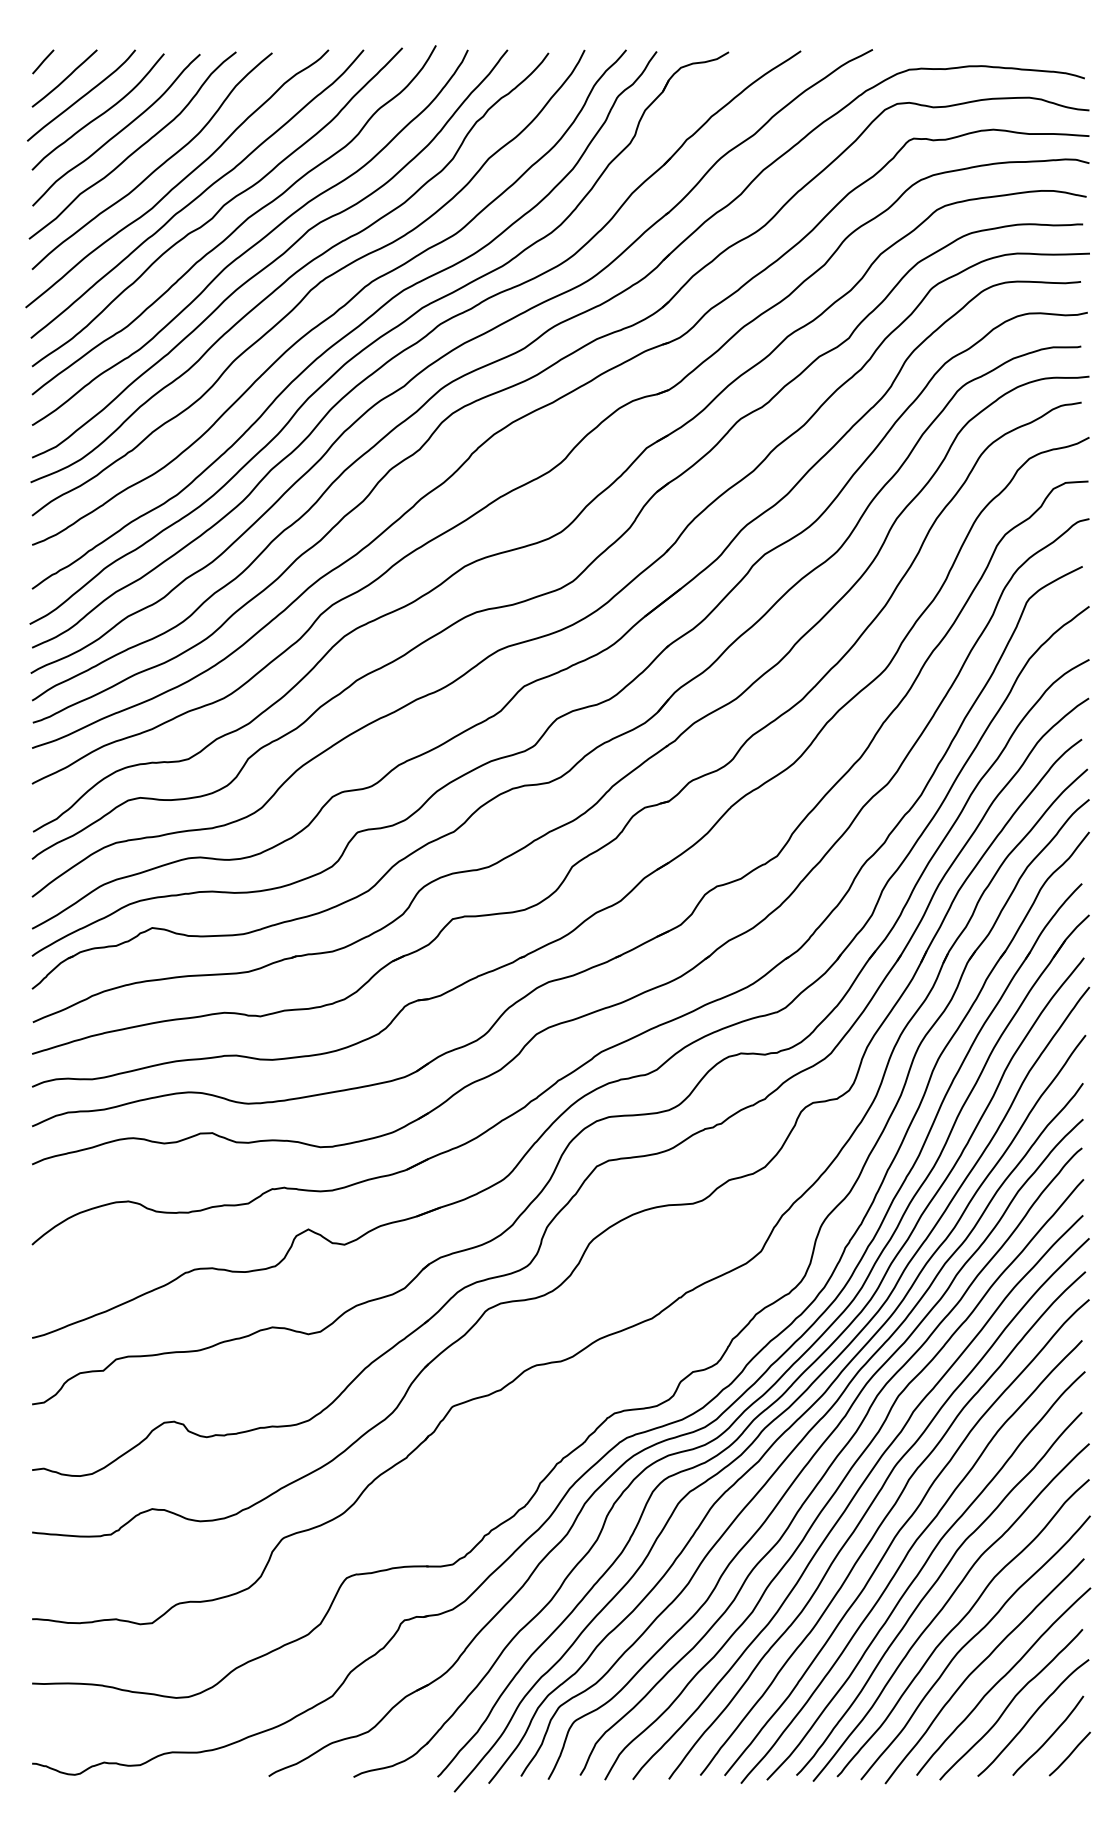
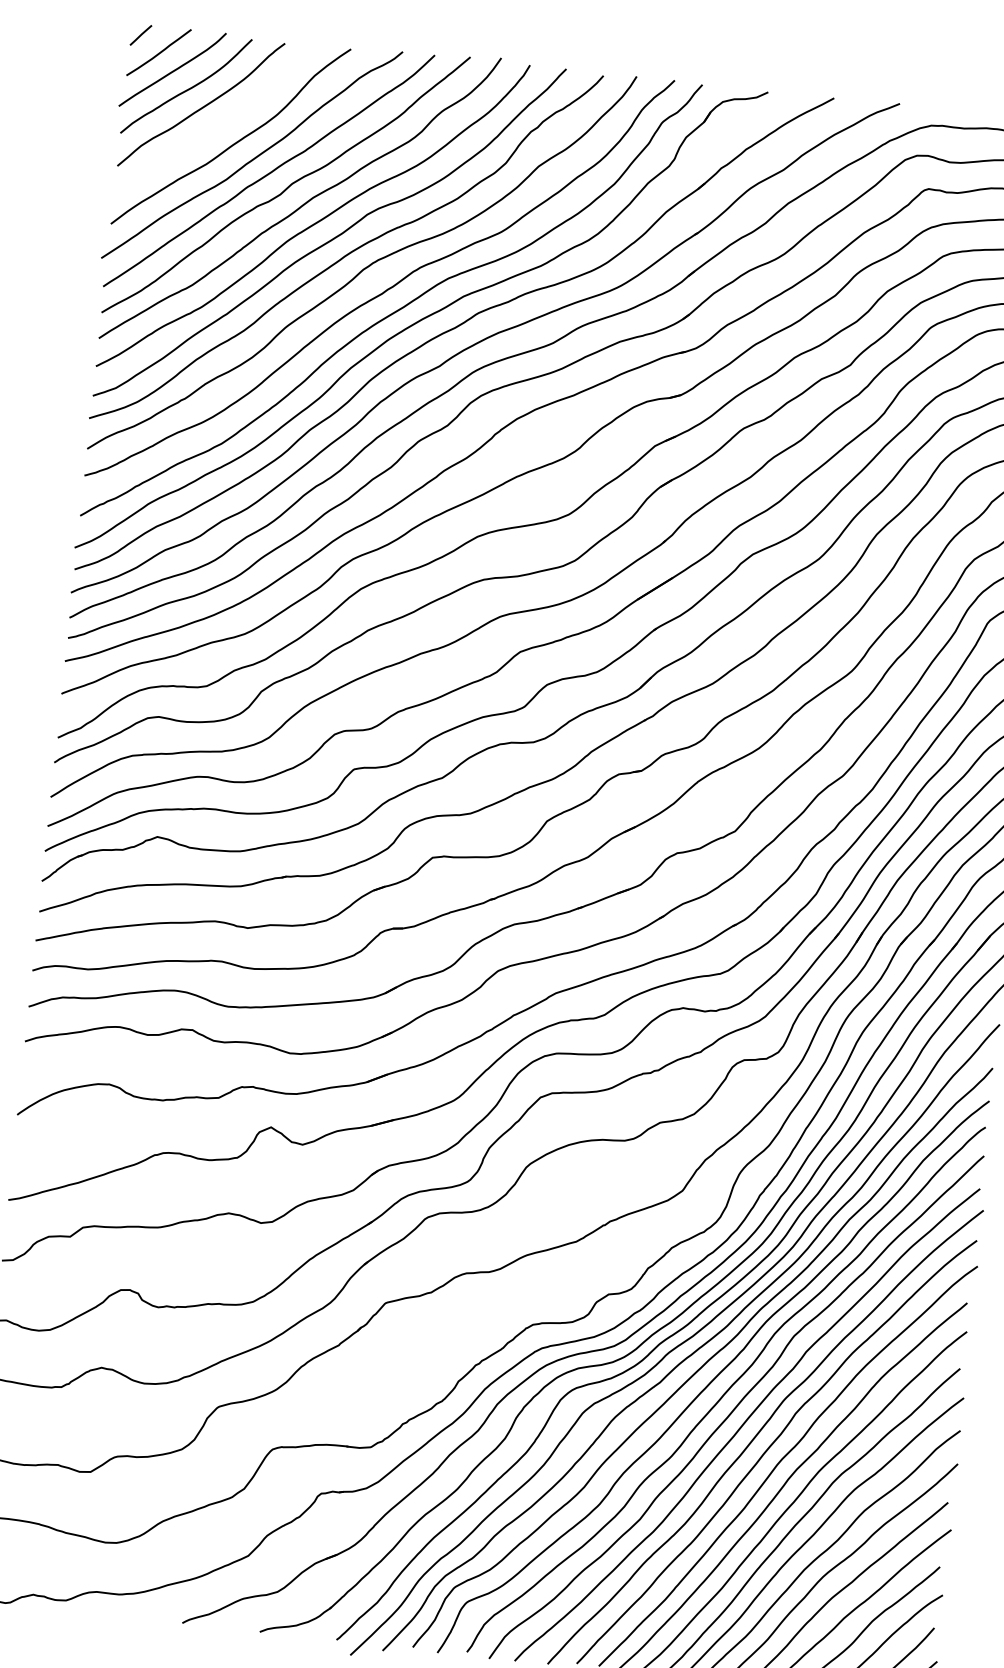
curve: (135, 149) -> (216, 124), removed

